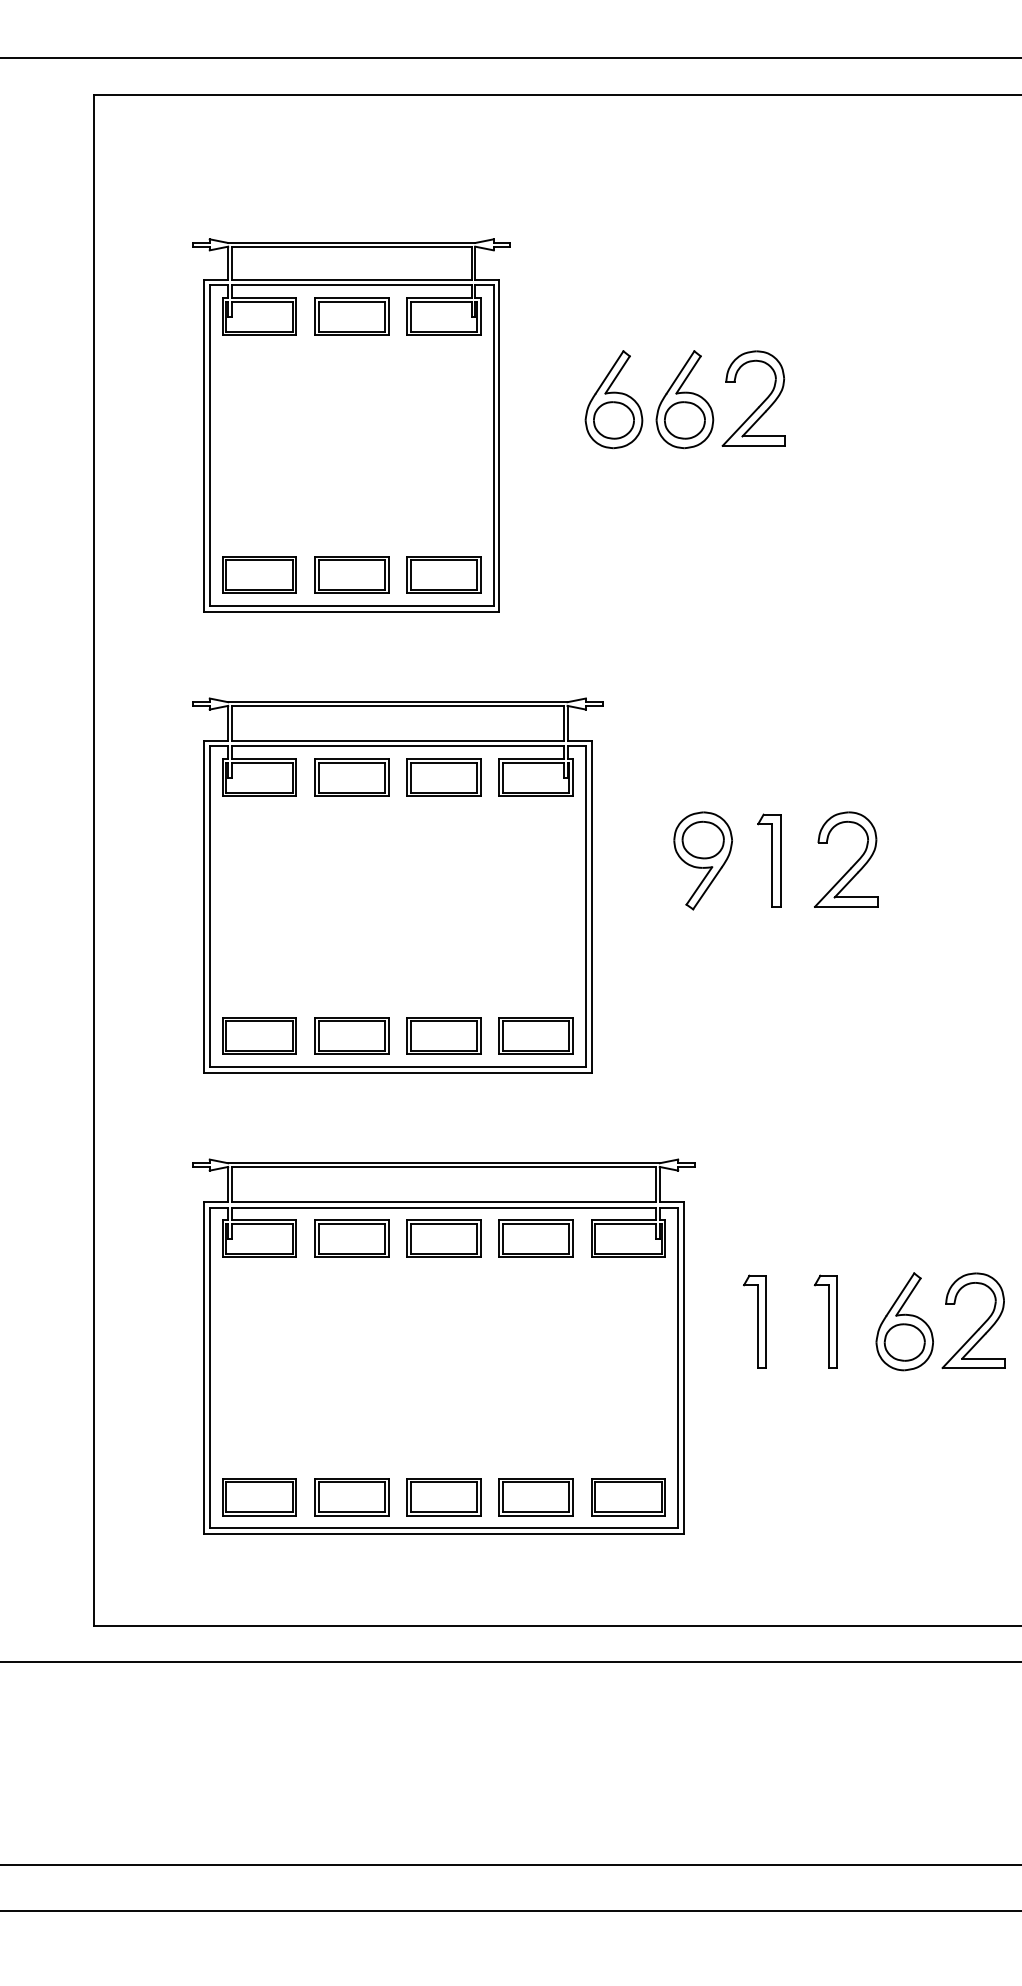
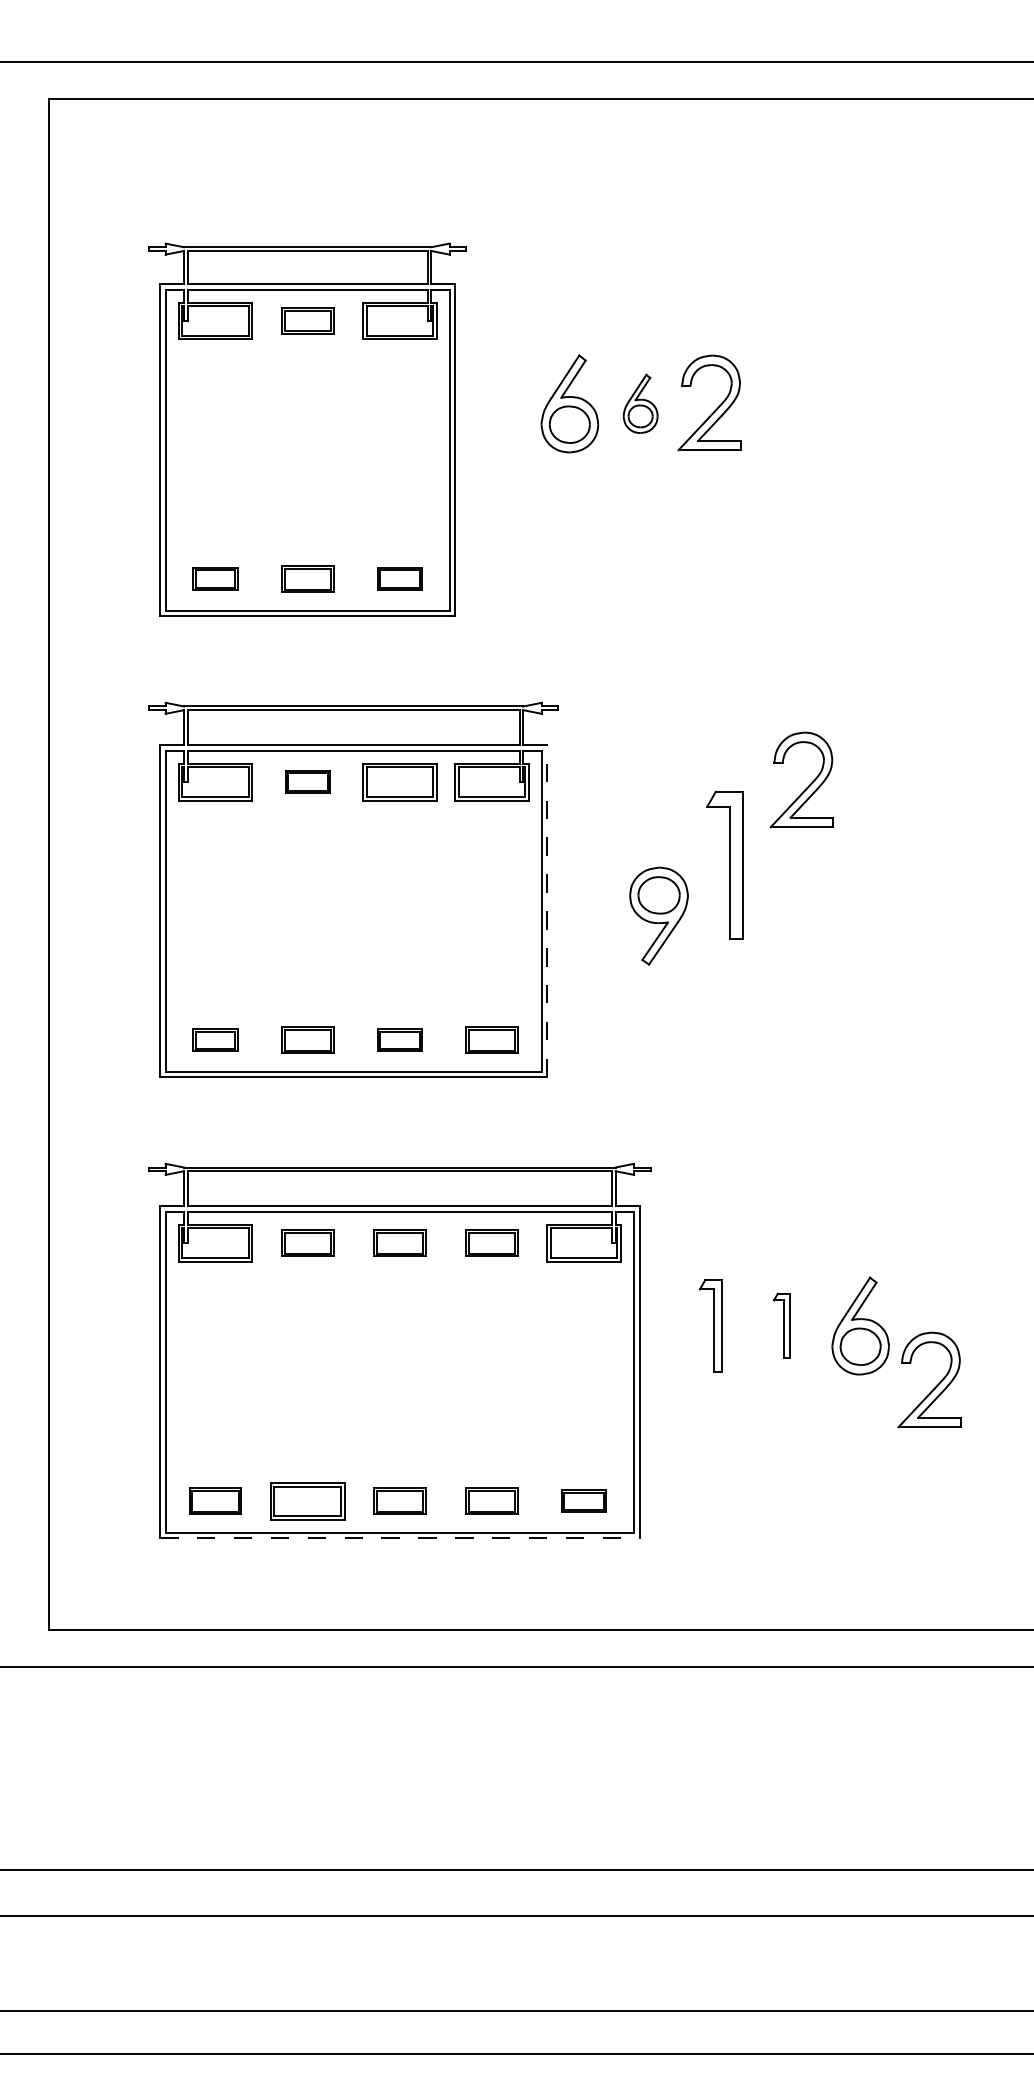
part: (351, 316) -> (307, 320), size x0.7
part: (684, 399) -> (640, 403), size x0.6
part: (259, 575) -> (215, 579), size x0.6
part: (351, 575) -> (307, 579), size x0.7
part: (443, 575) -> (399, 579), size x0.6
part: (351, 778) -> (307, 782), size x0.6
part: (702, 860) -> (658, 915), moved
part: (769, 860) -> (725, 864), size x1.6
part: (852, 865) -> (808, 785), moved
line: (591, 907) -> (547, 911), solid -> dashed
part: (259, 1036) -> (215, 1040), size x0.6
part: (351, 1036) -> (307, 1040), size x0.7
part: (443, 1036) -> (399, 1040), size x0.6
part: (535, 1036) -> (491, 1040), size x0.7
part: (351, 1239) -> (307, 1243), size x0.7
part: (443, 1239) -> (399, 1243), size x0.7
part: (535, 1239) -> (491, 1243), size x0.7
part: (825, 1321) -> (781, 1325), size x0.7
part: (980, 1326) -> (936, 1385), moved
part: (259, 1497) -> (215, 1501), size x0.7
part: (443, 1497) -> (399, 1501), size x0.7
part: (535, 1497) -> (491, 1501), size x0.7
part: (627, 1497) -> (583, 1501), size x0.6
line: (443, 1534) -> (399, 1538), solid -> dashed

